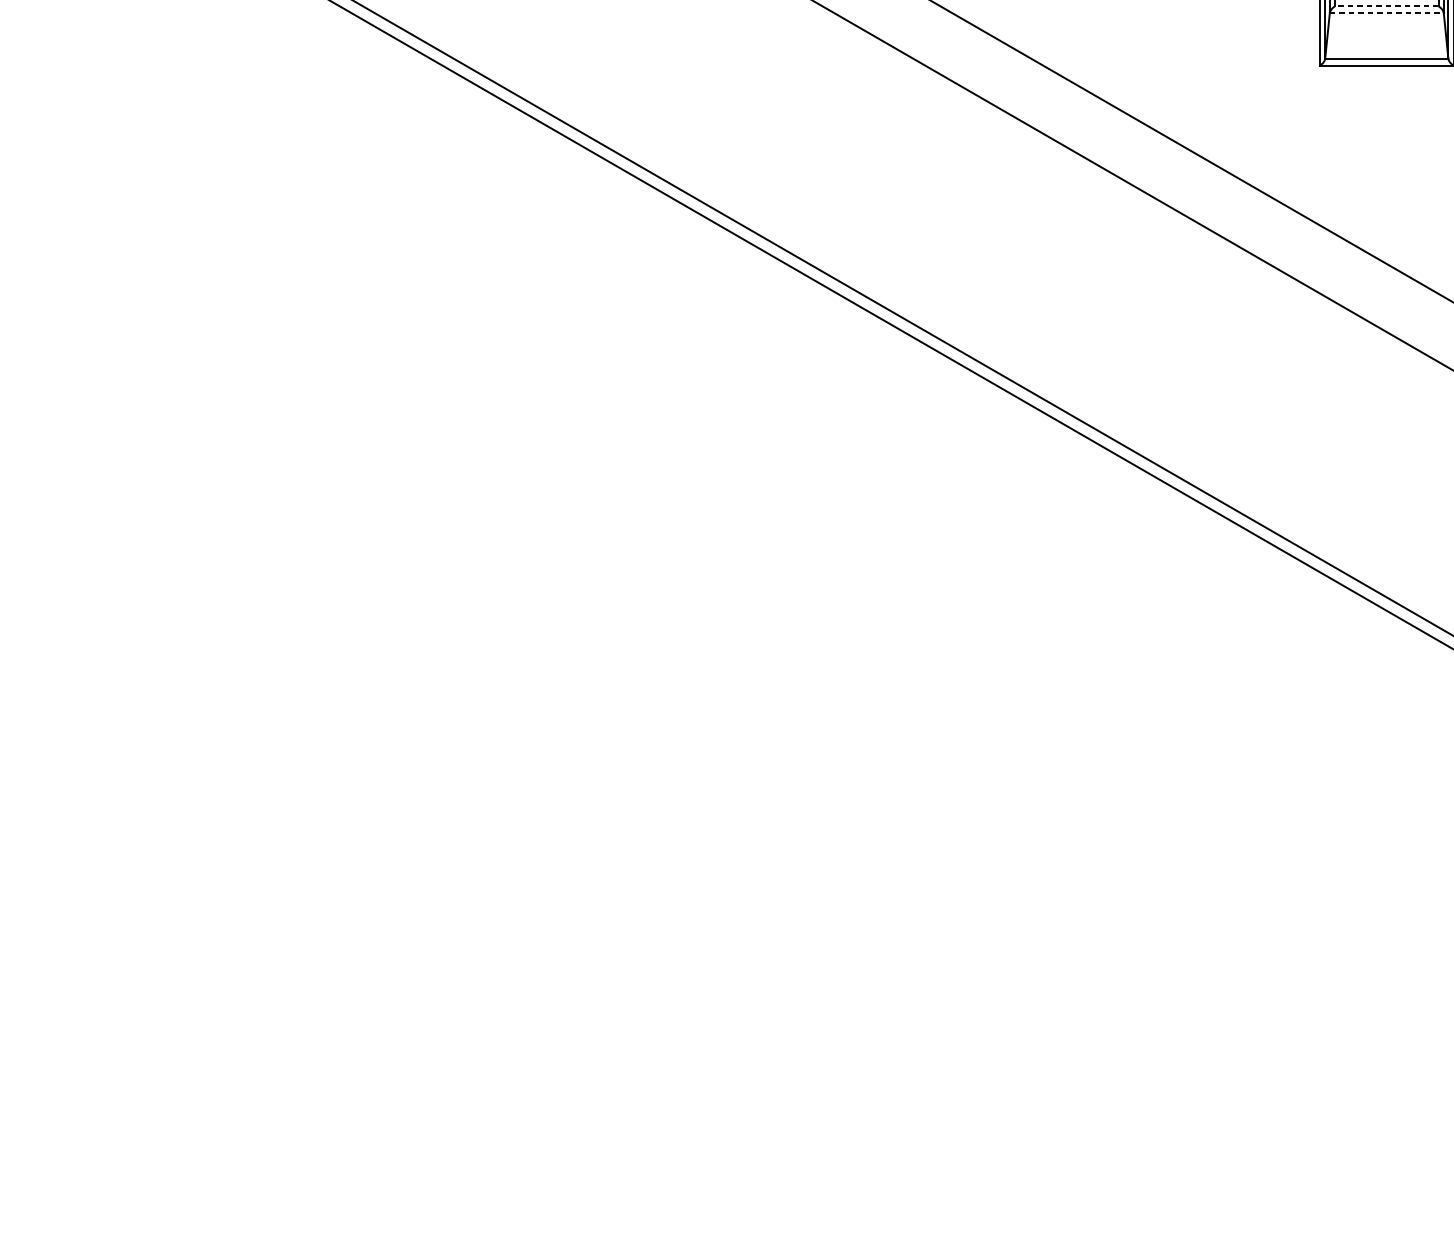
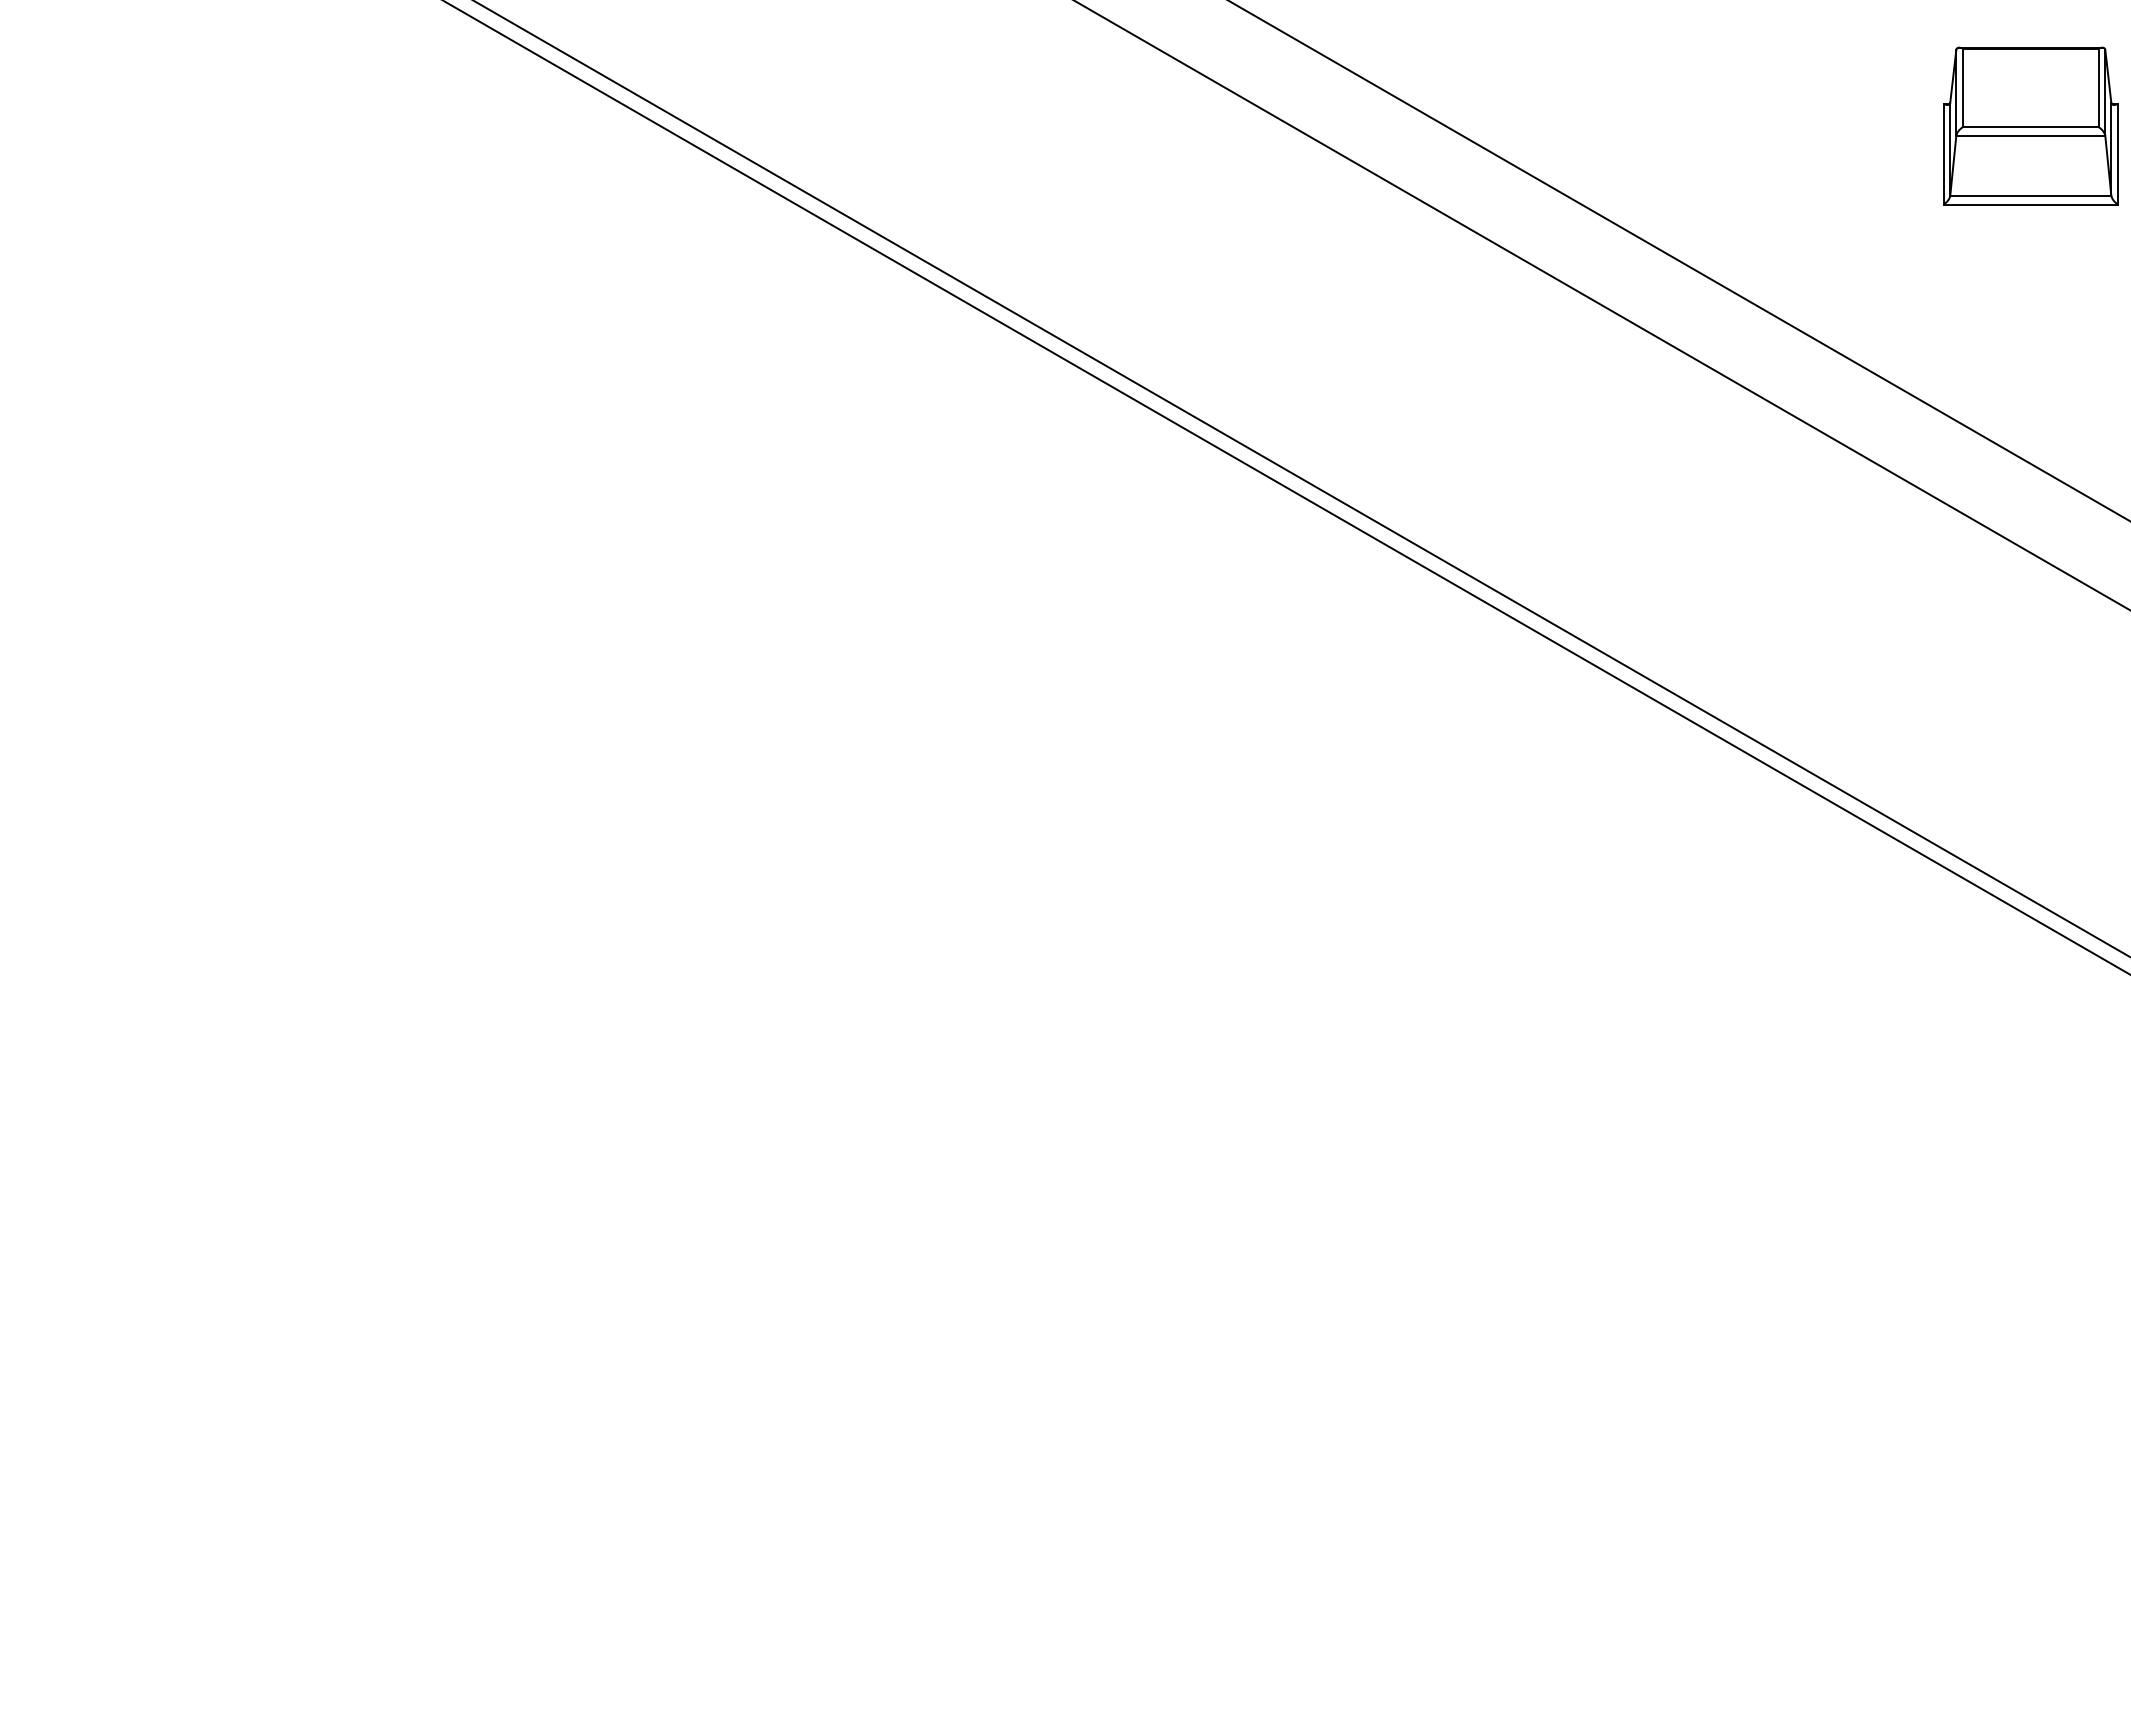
line: (1386, 6) -> (2030, 127), dashed -> solid
line: (1387, 13) -> (2031, 136), dashed -> solid

